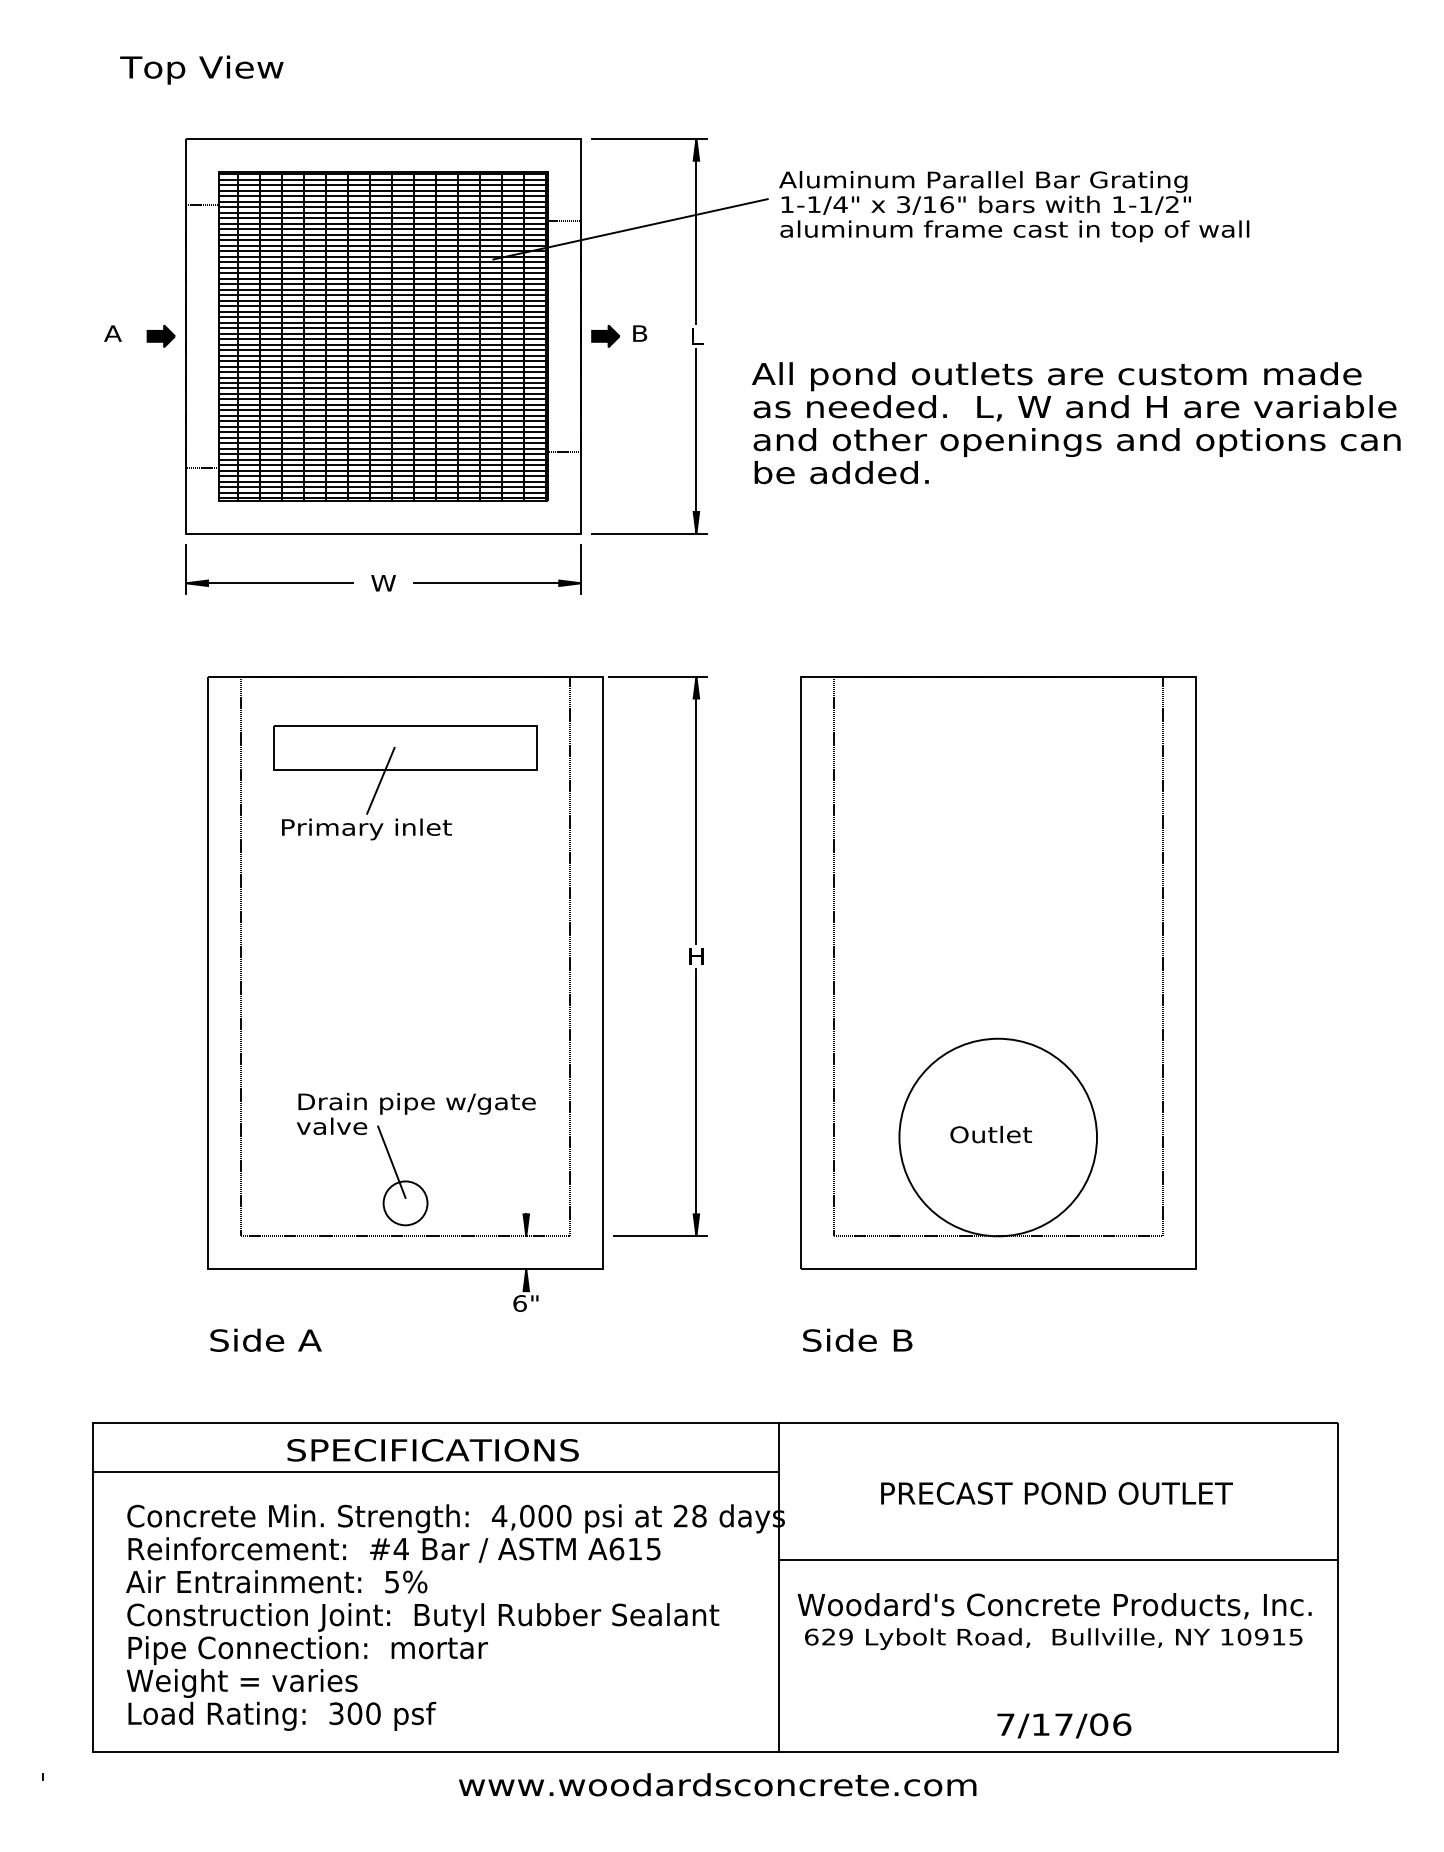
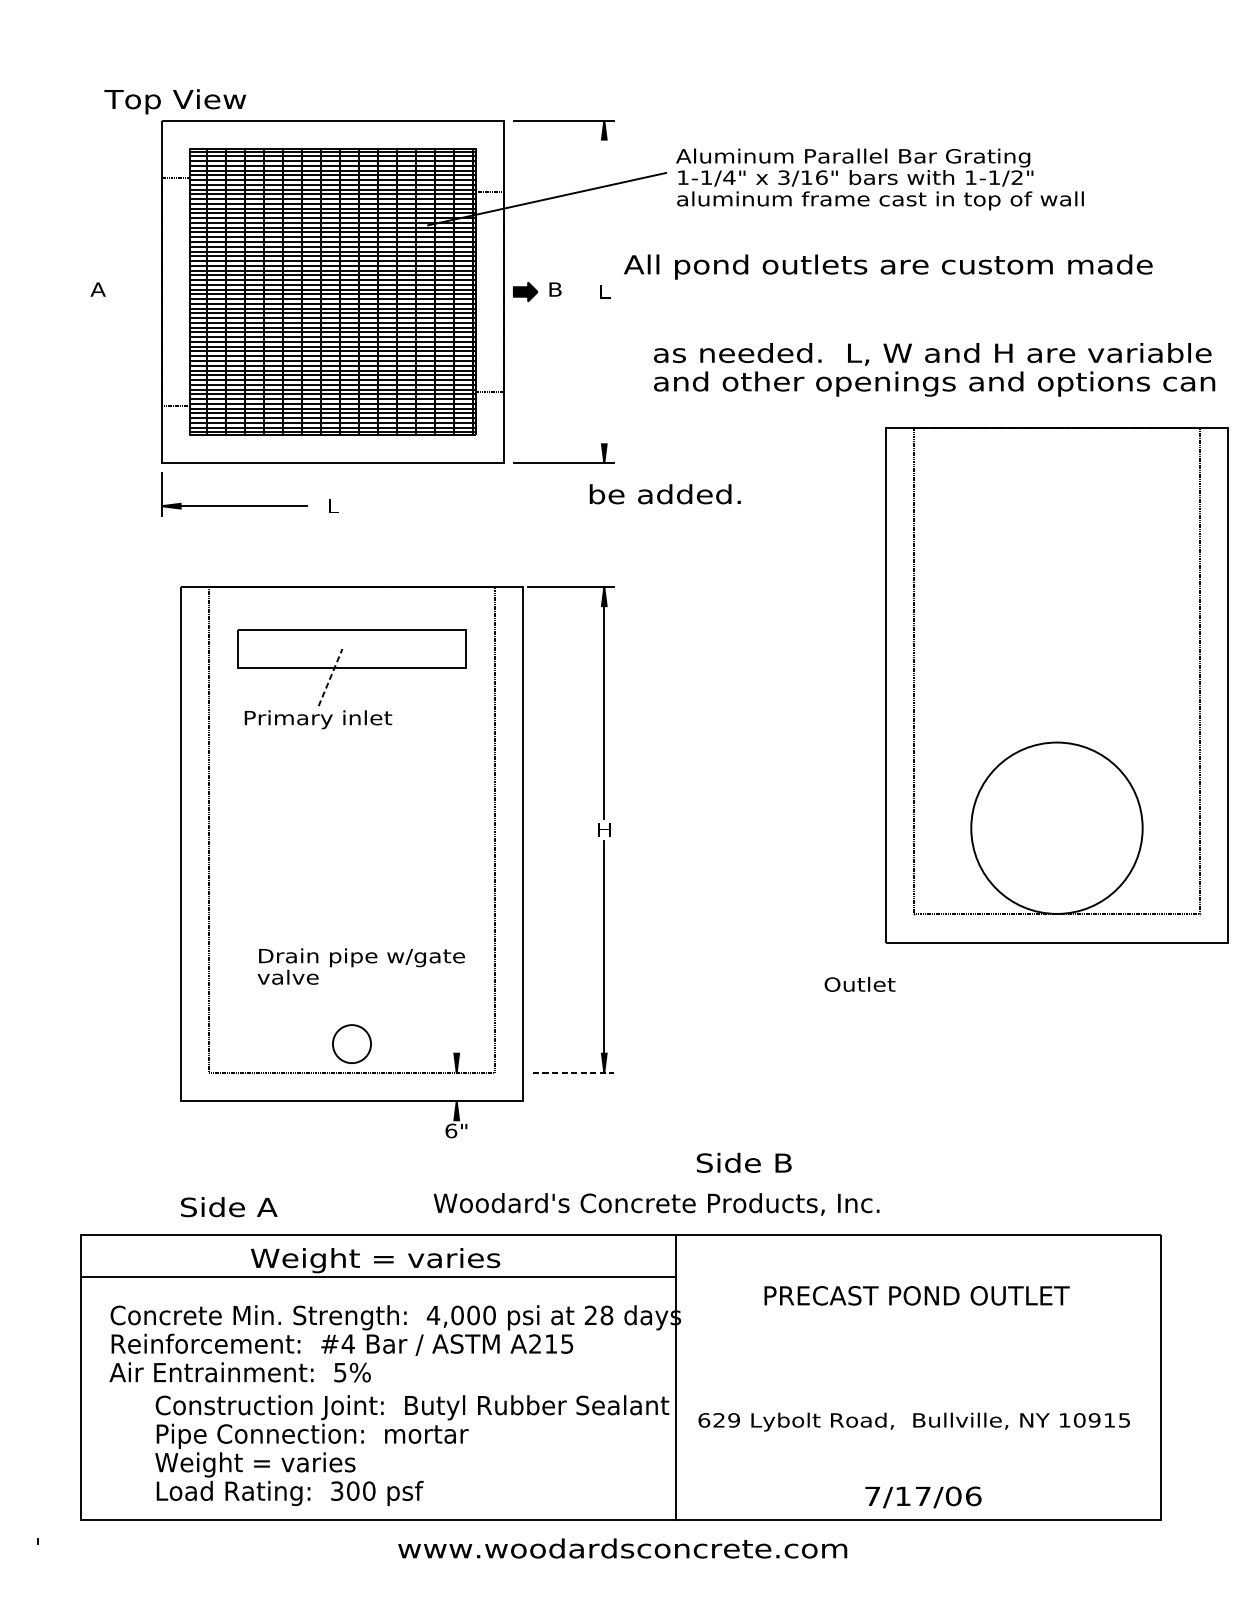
text: (201, 69) -> (174, 101), moved
line: (696, 231) -> (604, 201), removed
part: (160, 335) -> (139, 291), removed
text: (1056, 376) -> (888, 266), moved
line: (696, 440) -> (604, 382), removed
text: (841, 472) -> (665, 494), moved
part: (497, 582) -> (431, 505), removed
text: (383, 583) -> (332, 506), W -> L
line: (380, 780) -> (330, 677), solid -> dashed
part: (998, 972) -> (1057, 685), moved
line: (391, 1161) -> (339, 1007), removed
line: (660, 1236) -> (573, 1072), solid -> dashed
text: (265, 1339) -> (228, 1206), moved
text: (432, 1452) -> (375, 1260), SPECIFICATIONS -> Weight = varies
text: (616, 1548) -> (534, 1343), A615 -> A215
line: (1058, 1560) -> (918, 1353), removed
text: (1054, 1606) -> (656, 1204), moved
text: (422, 1666) -> (411, 1450), moved

